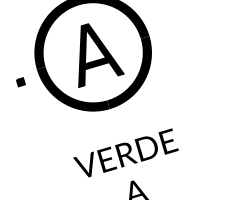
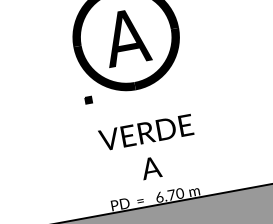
part: (20, 81) -> (88, 99), moved

